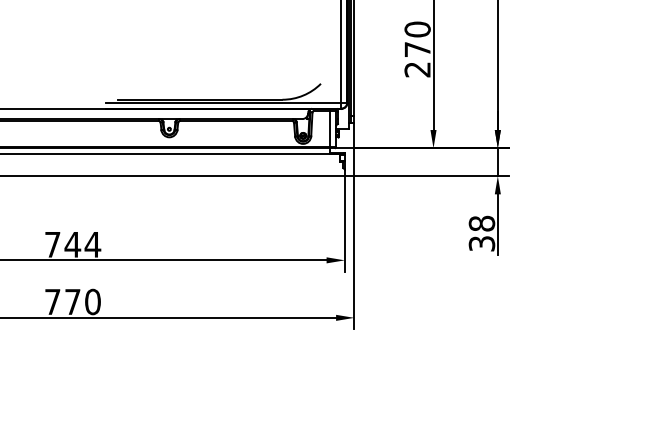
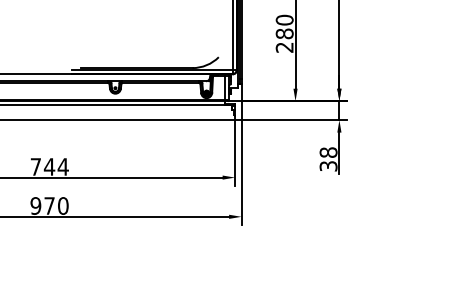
text: (417, 49) -> (284, 33), 270 -> 280
text: (52, 301) -> (35, 205), 770 -> 970

